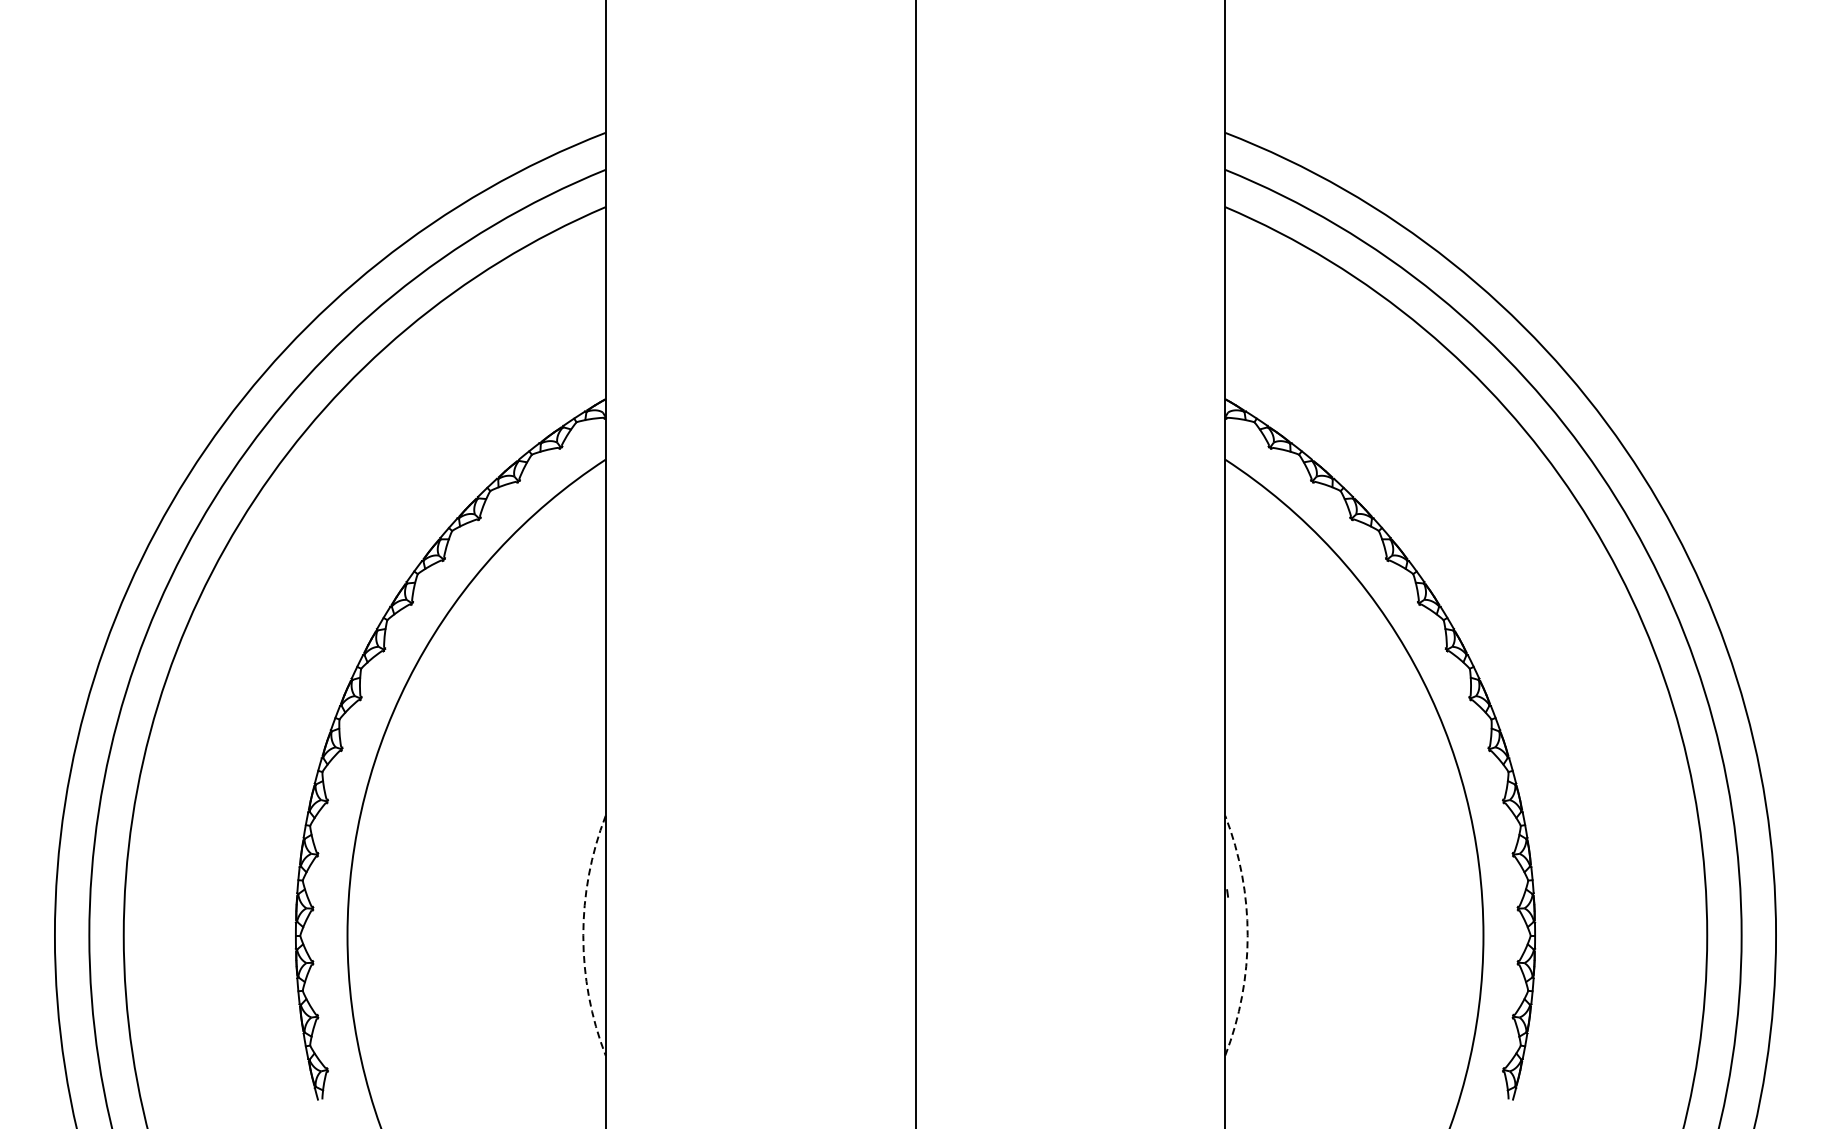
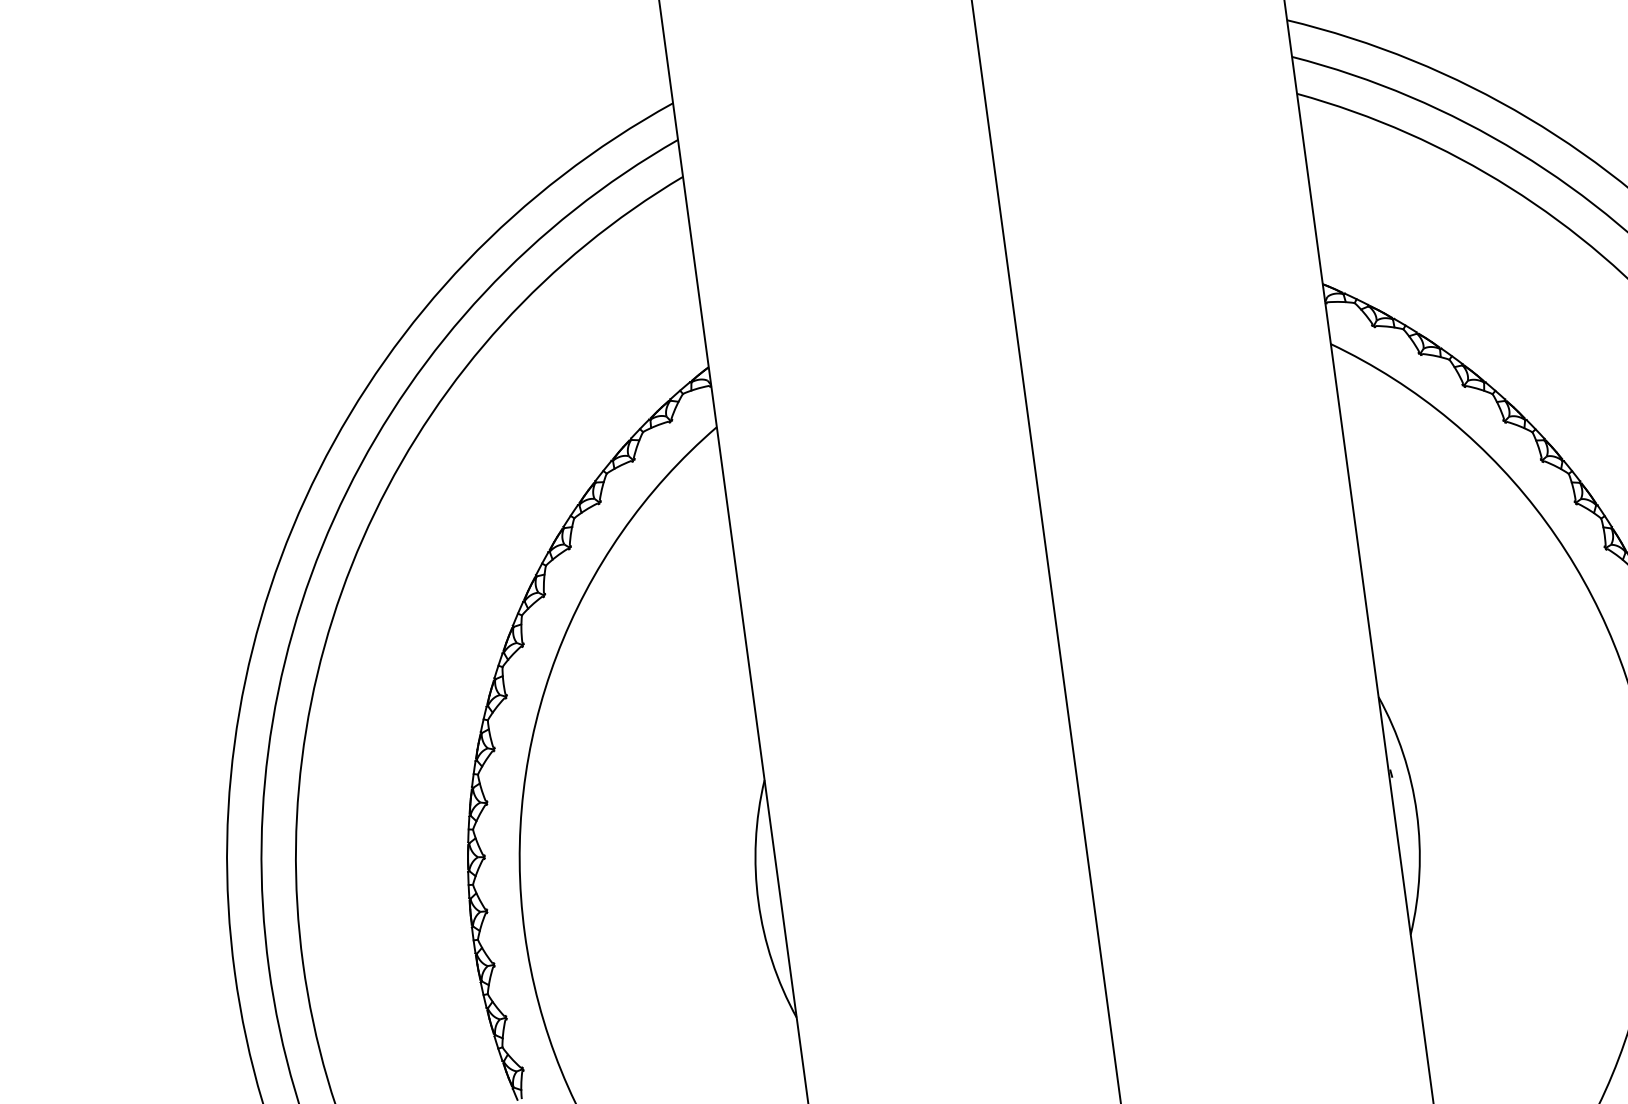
arc: (583, 935) -> (758, 901), dashed -> solid
arc: (1247, 935) -> (1416, 812), dashed -> solid

